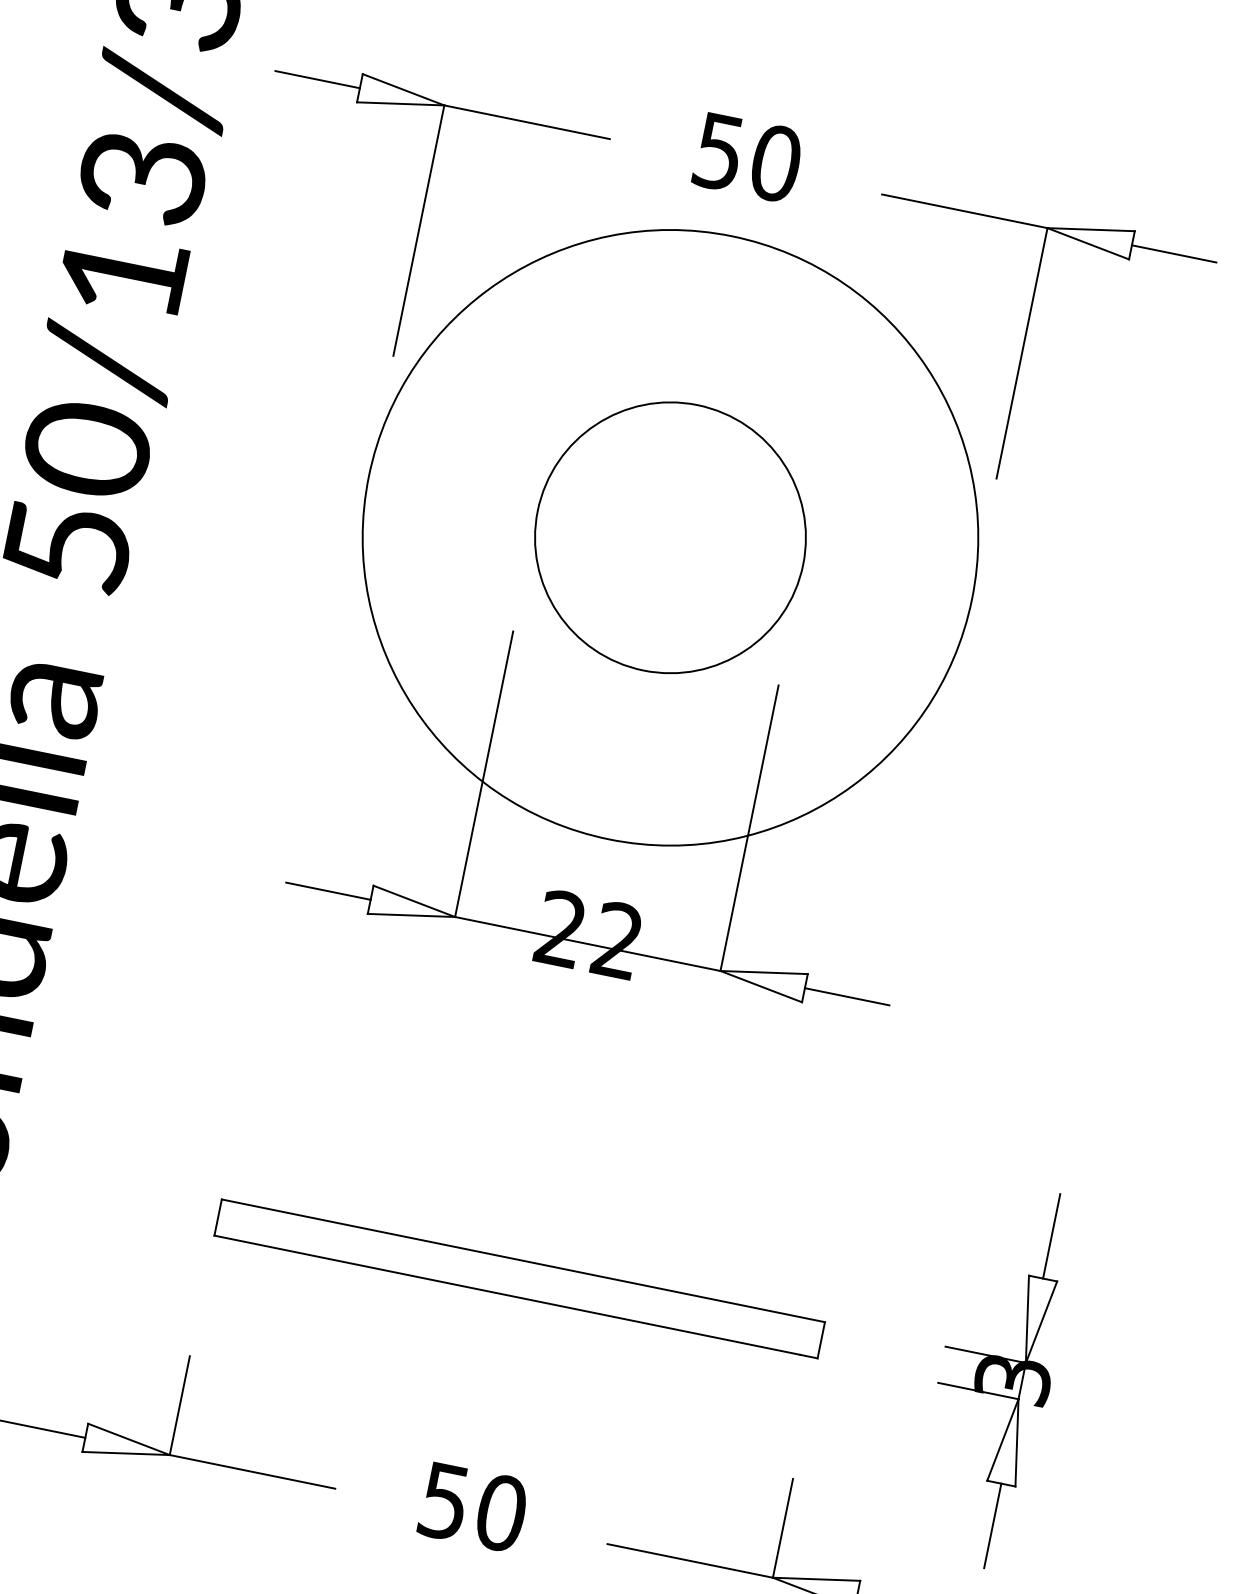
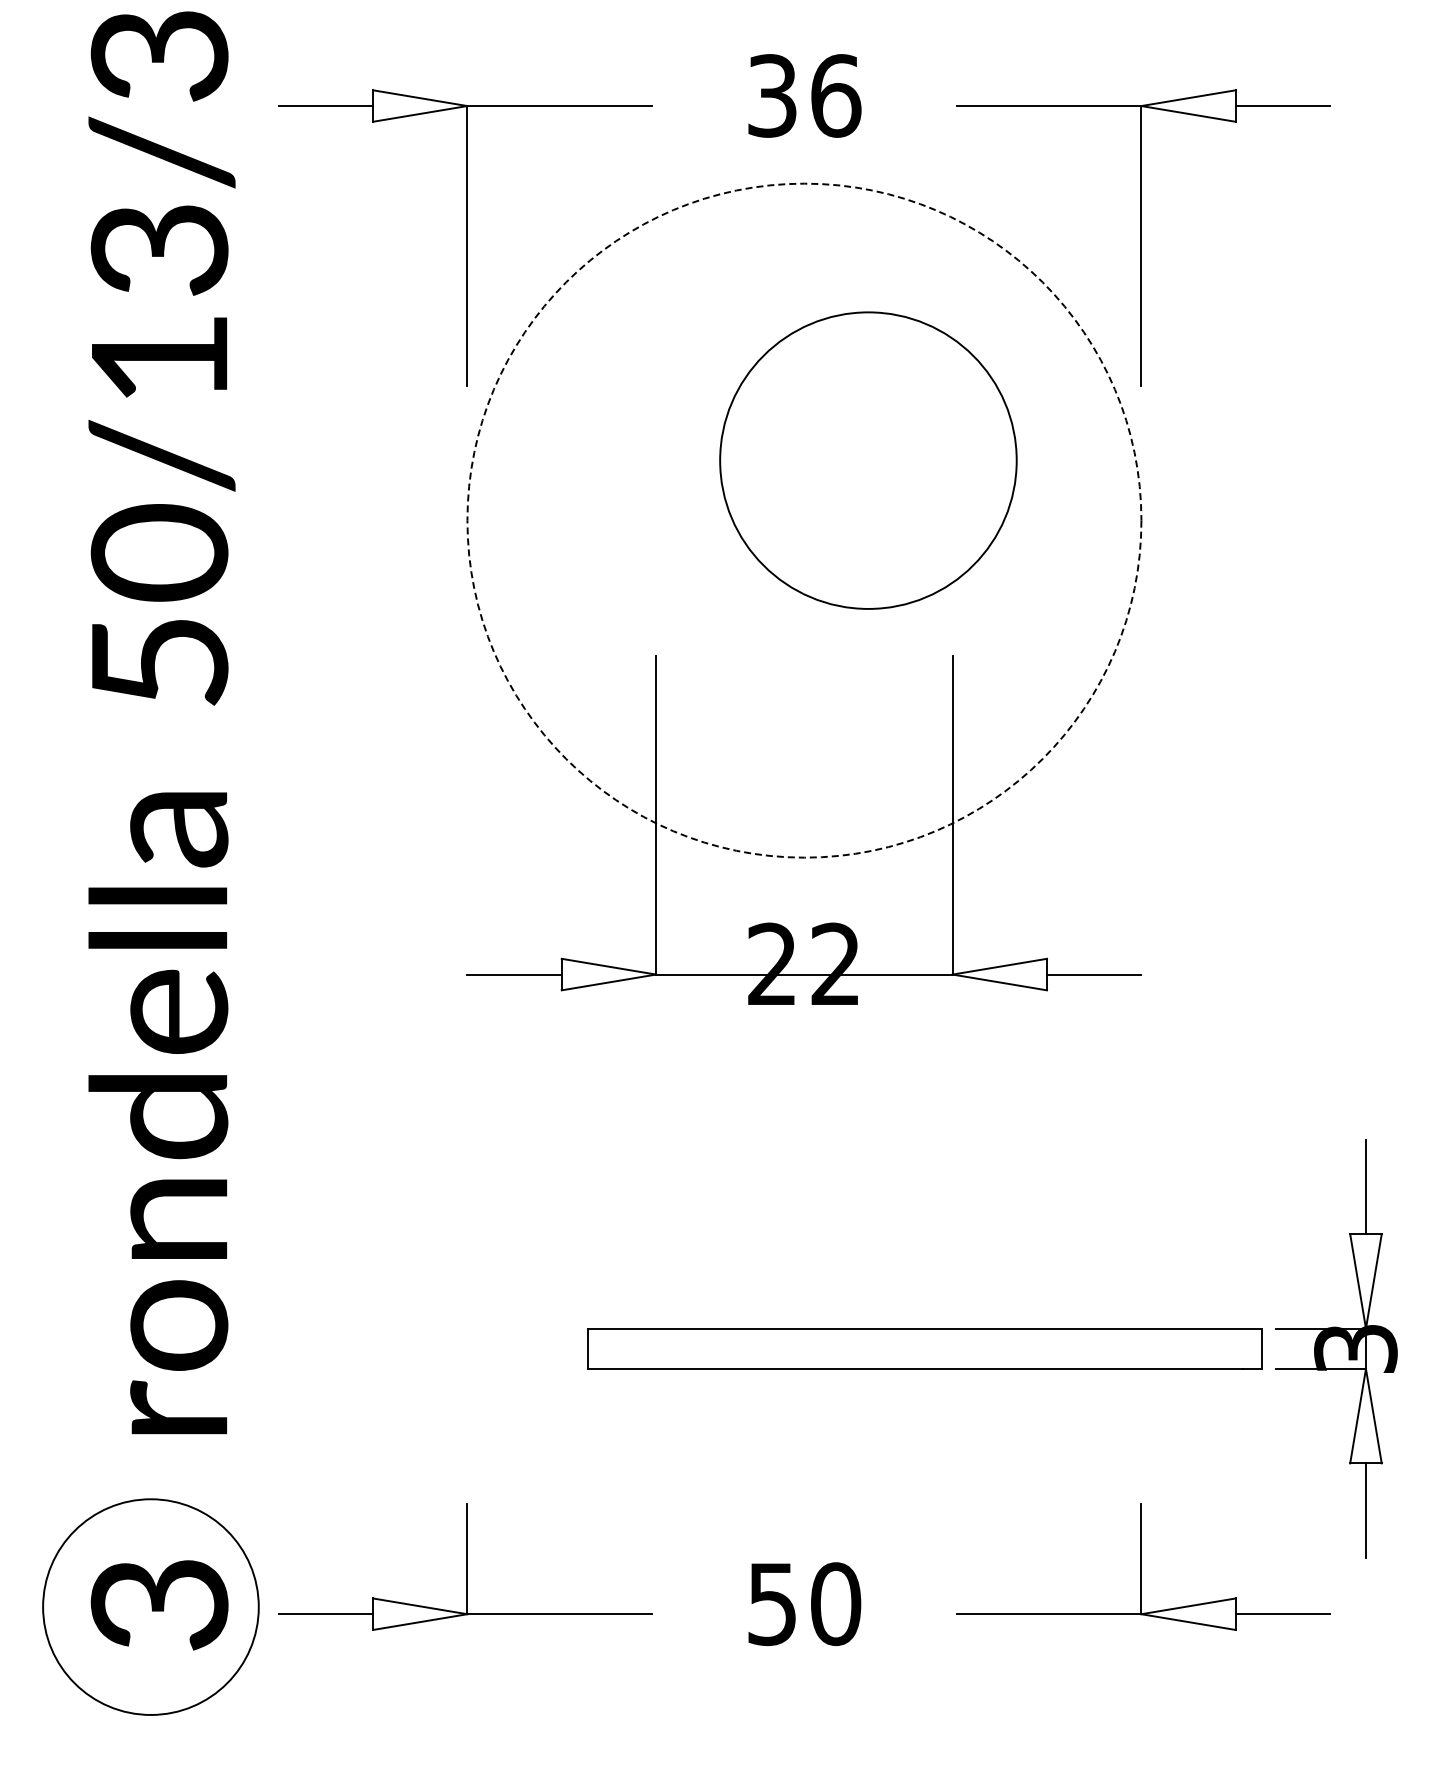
text: (747, 157) -> (804, 95), 50 -> 36
circle: (670, 537) -> (804, 520), solid -> dashed
circle: (670, 537) -> (868, 460), moved
part: (518, 1278) -> (924, 1348), moved

